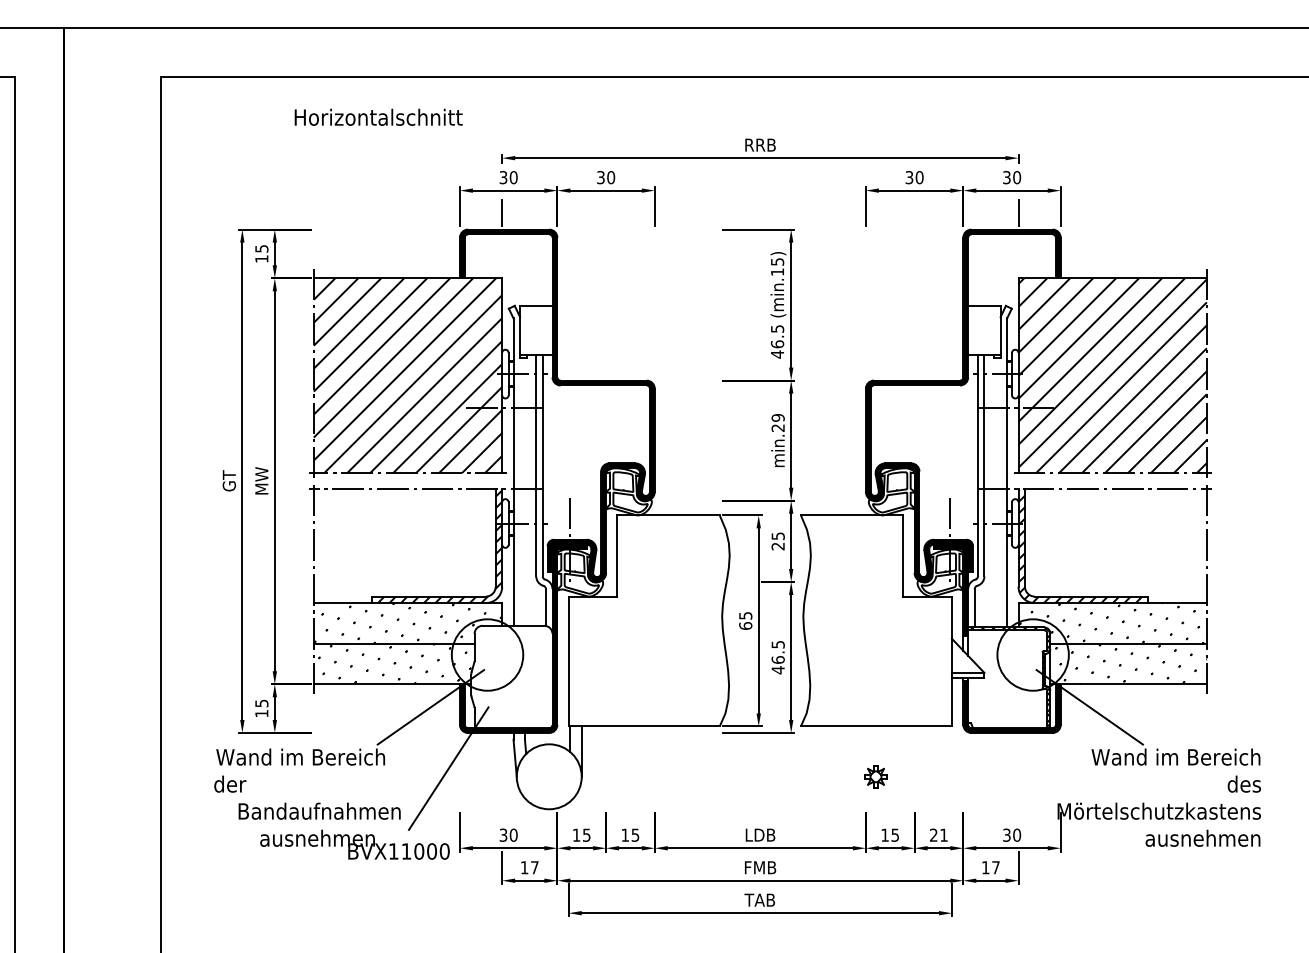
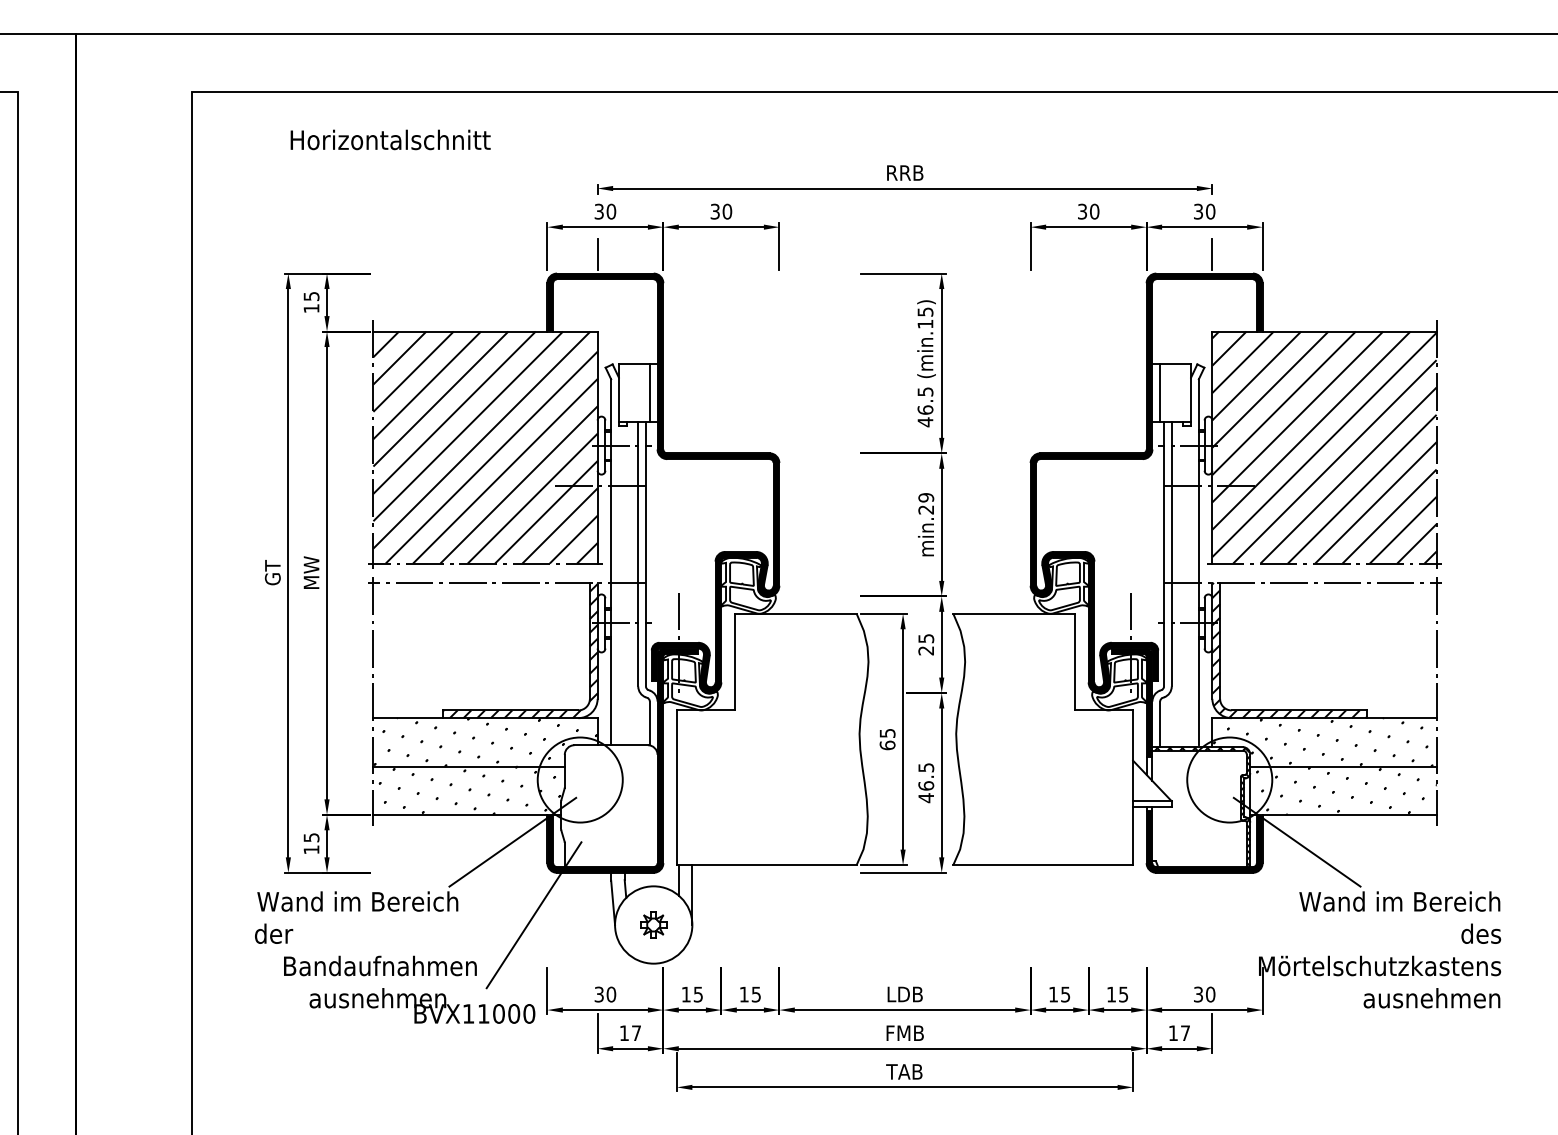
text: (378, 116) -> (390, 139), moved
line: (545, 330) -> (649, 393), added
line: (974, 330) -> (1160, 393), added
part: (875, 776) -> (653, 924), moved
text: (938, 835) -> (1117, 994), 21 -> 15

